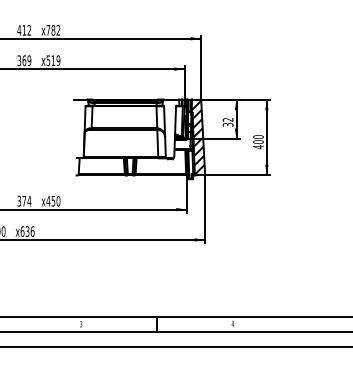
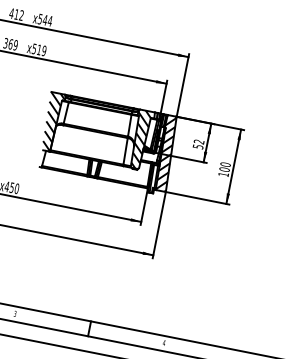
text: (53, 30) -> (45, 20), x782 -> x544
text: (227, 124) -> (197, 146), 32 -> 52
hatch: (80, 128) -> (52, 121), added
hatch: (169, 128) -> (139, 139), added
text: (258, 147) -> (223, 174), 400 -> 100

